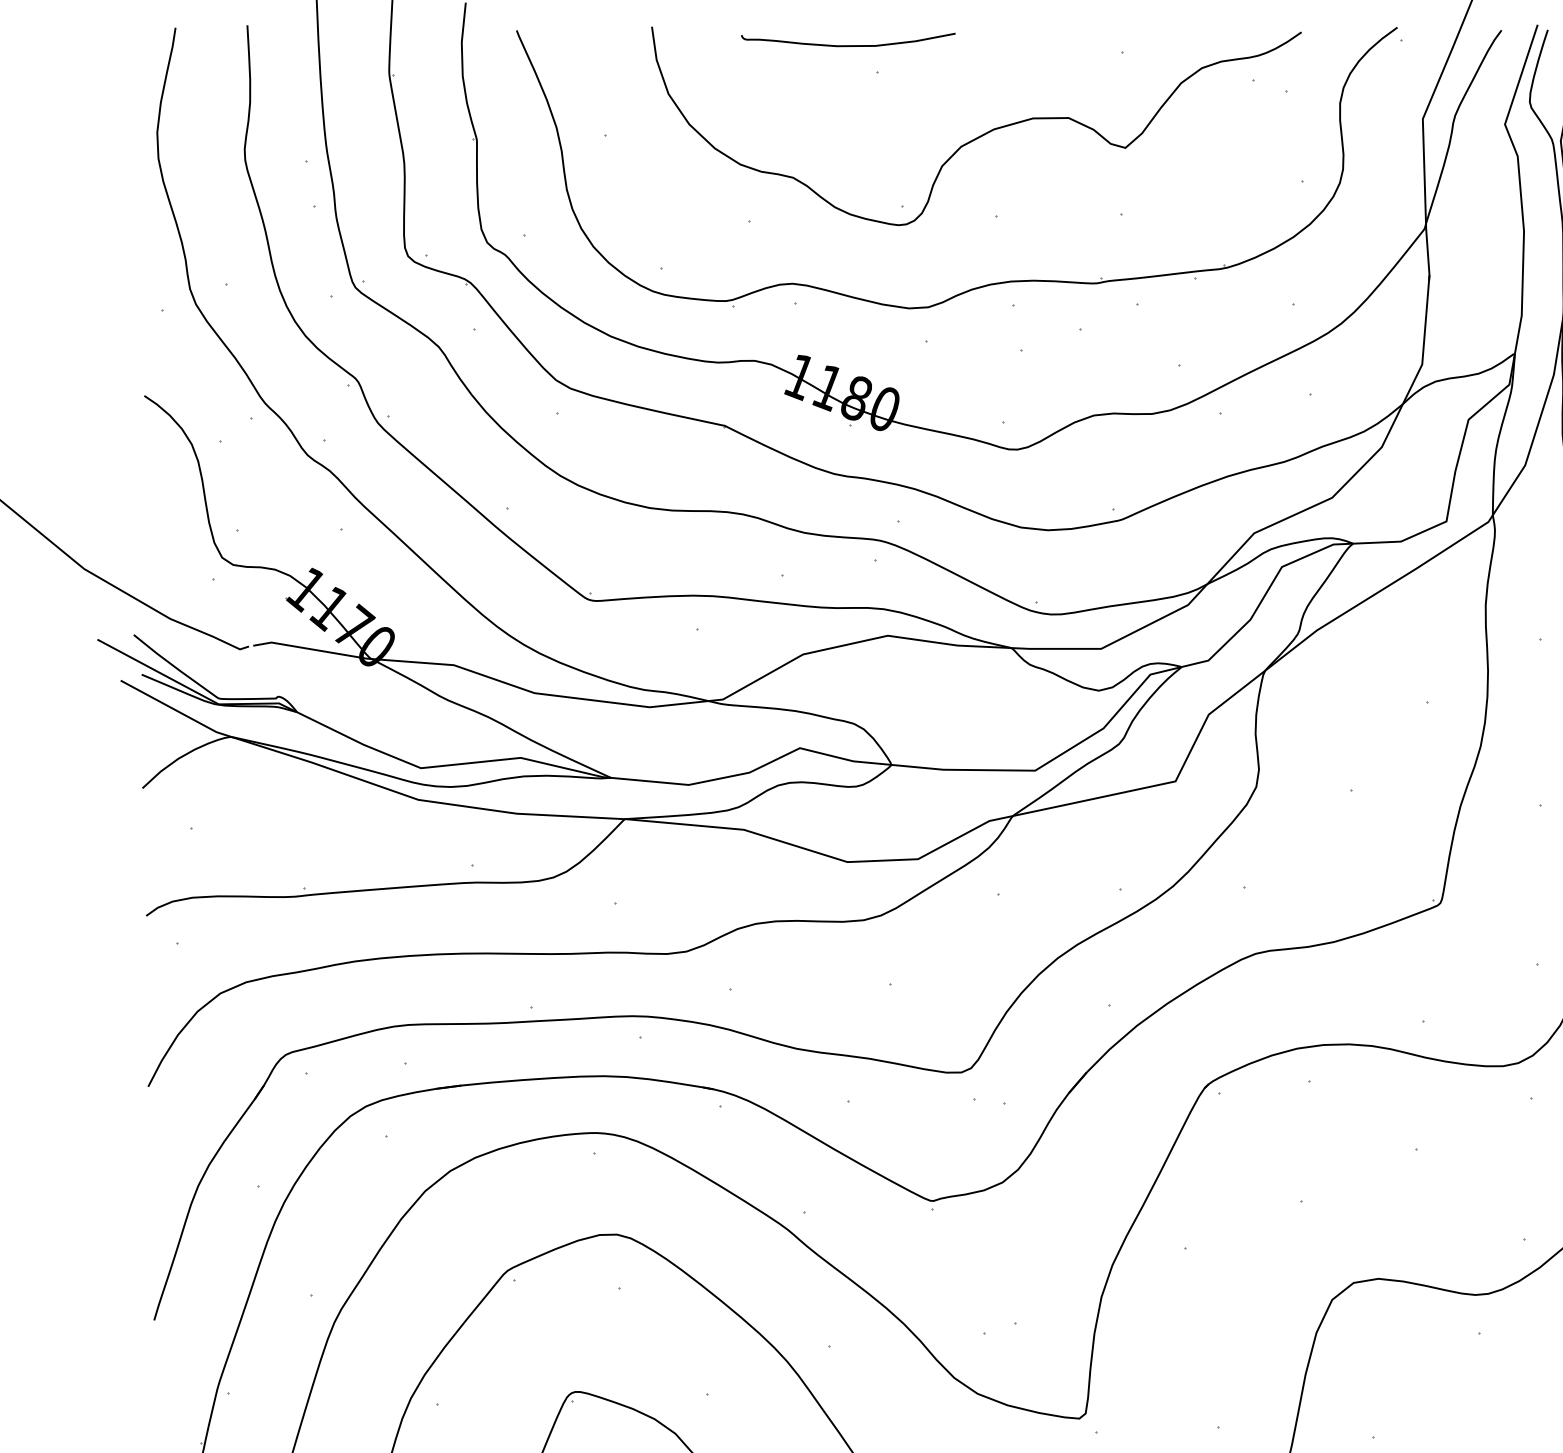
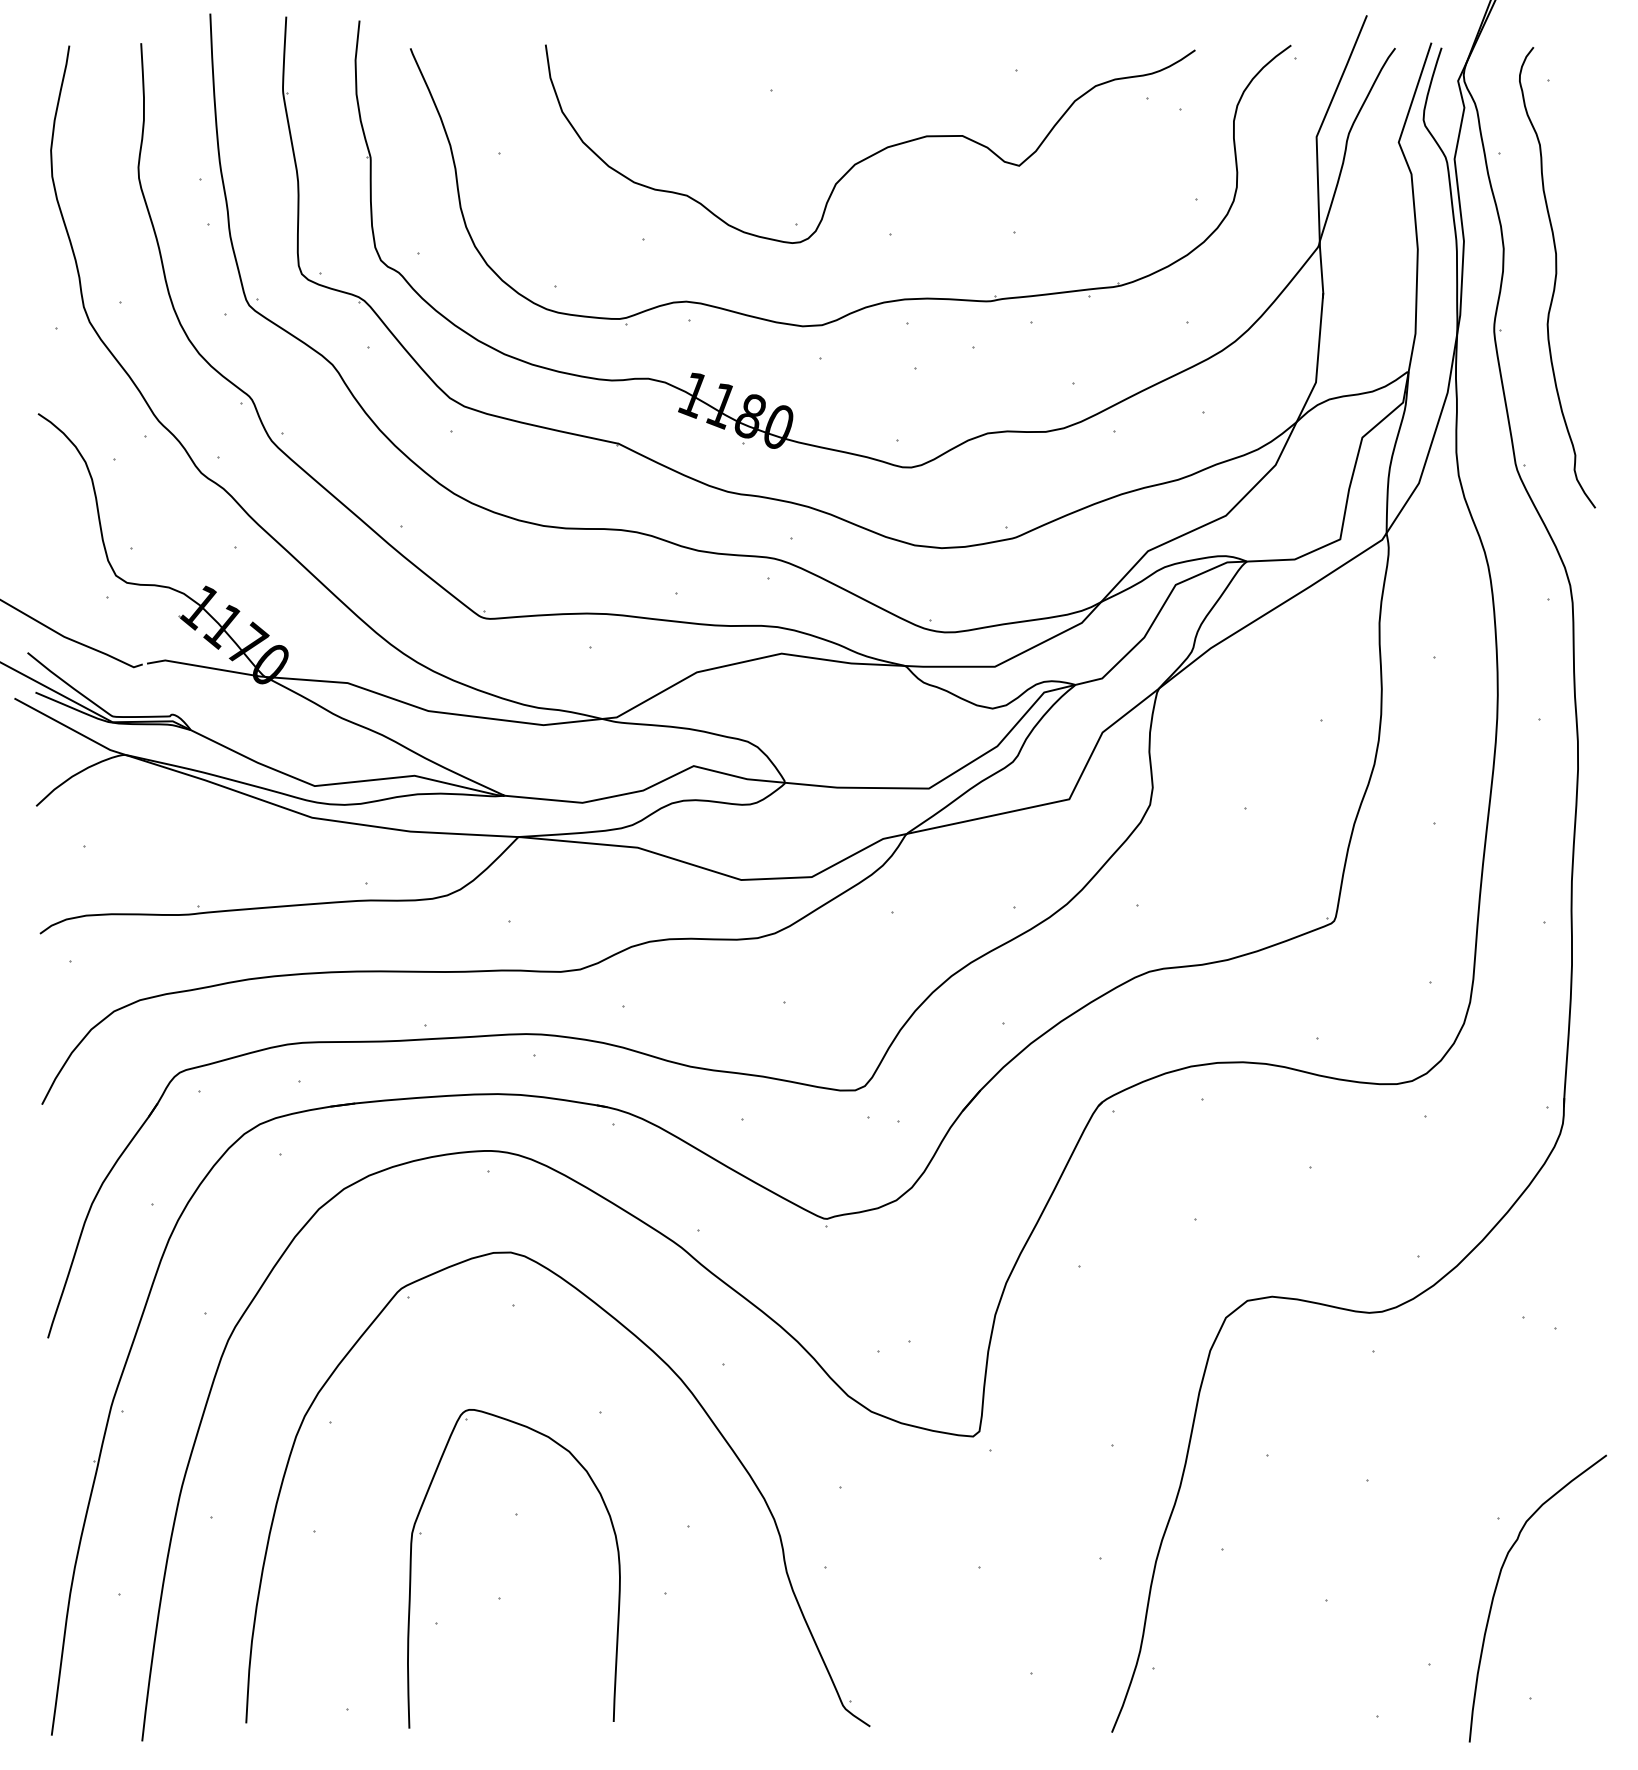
curve: (847, 45) -> (741, 63), removed

